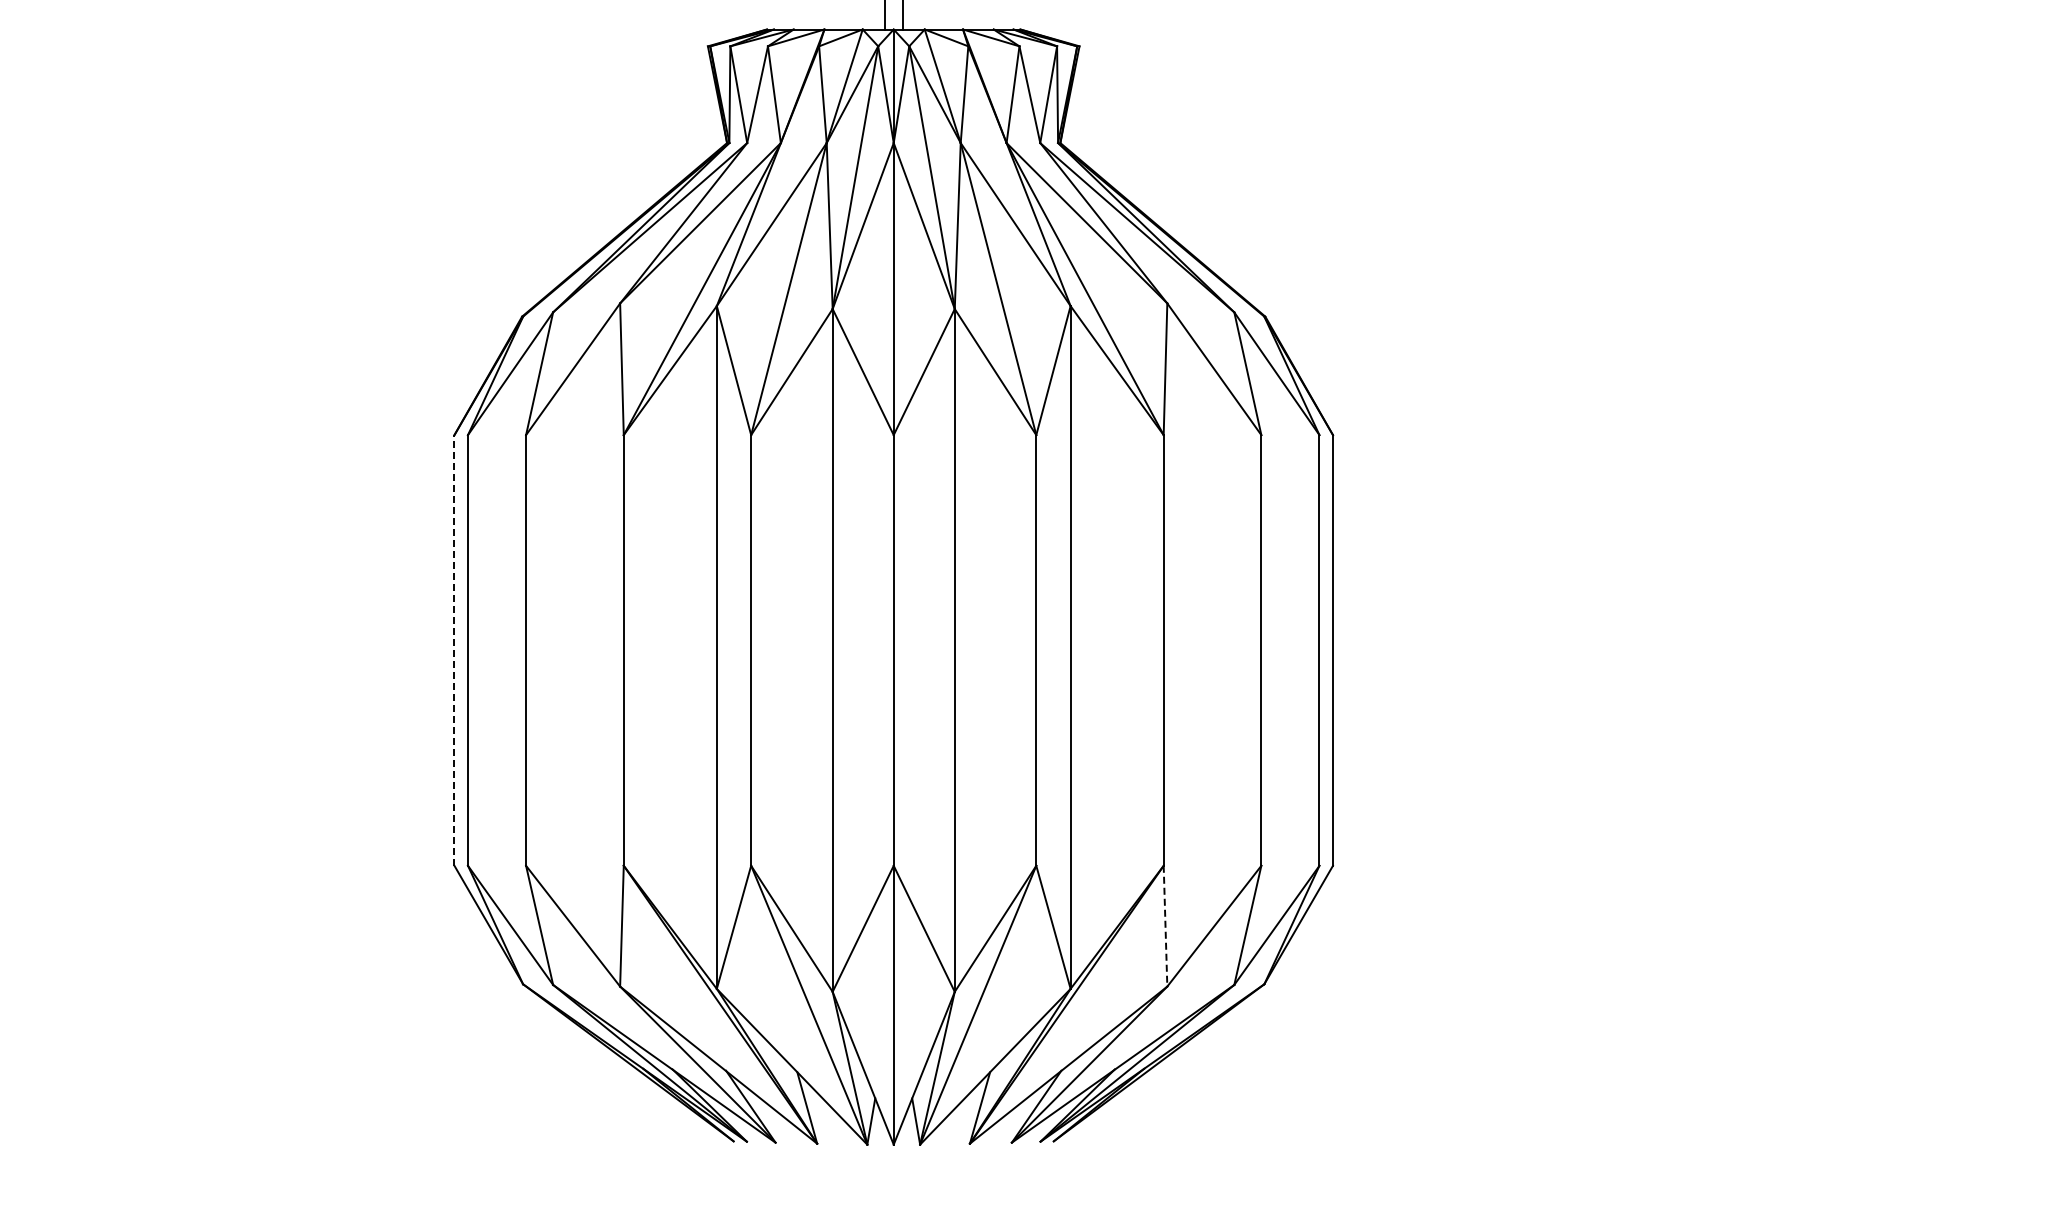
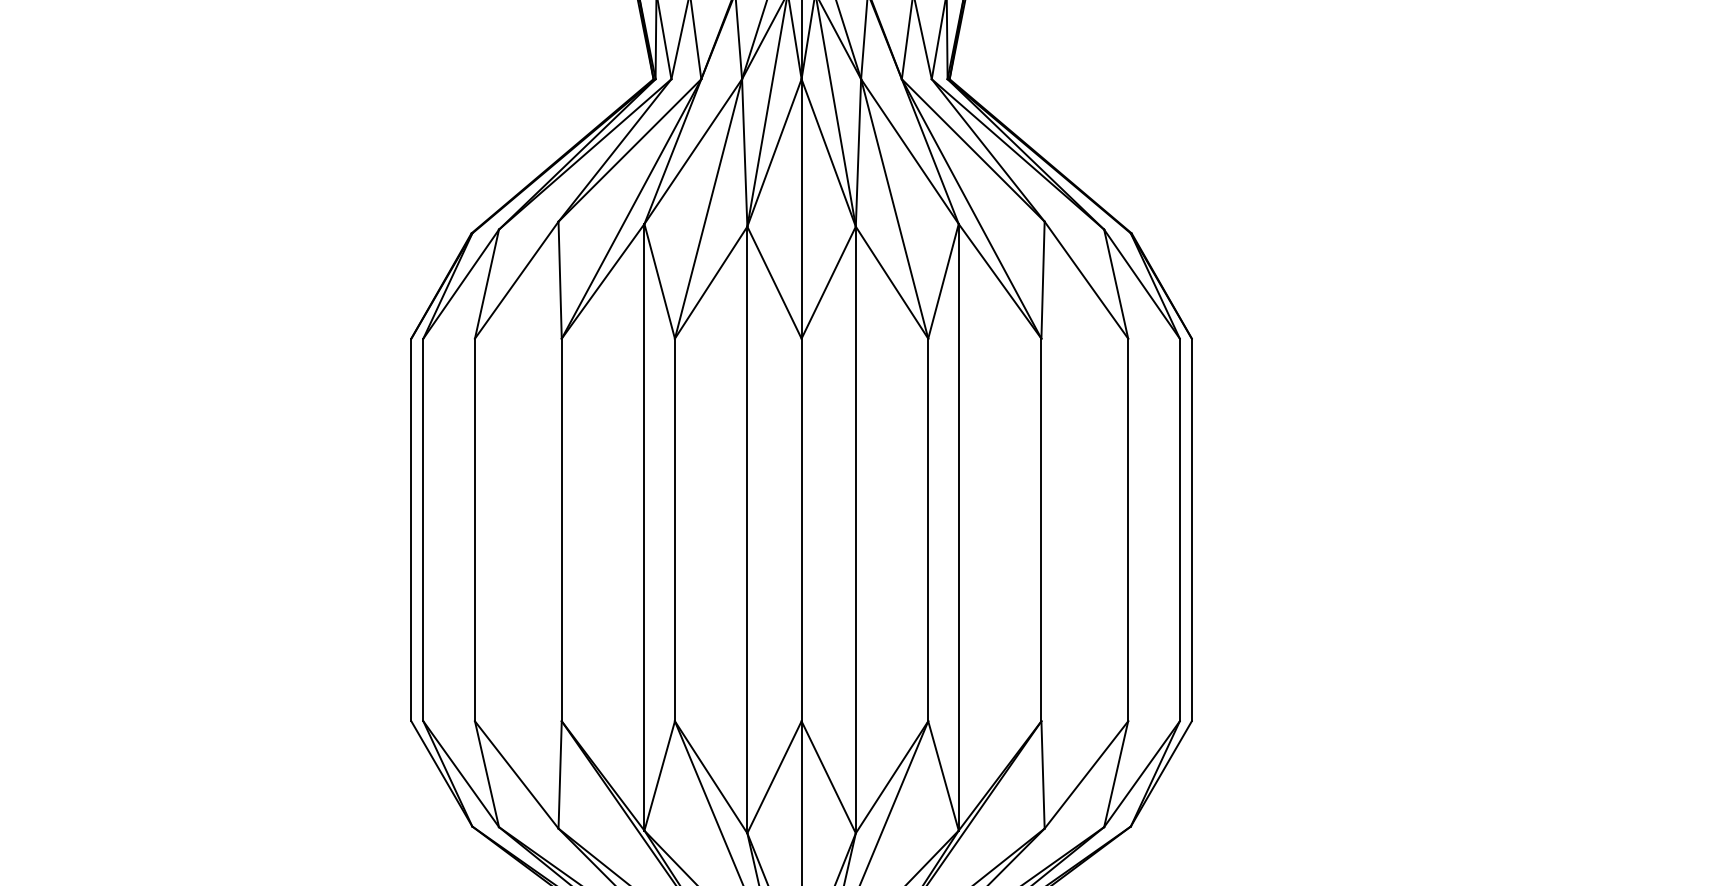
line: (454, 649) -> (411, 529), dashed -> solid
line: (1165, 926) -> (1043, 775), dashed -> solid

